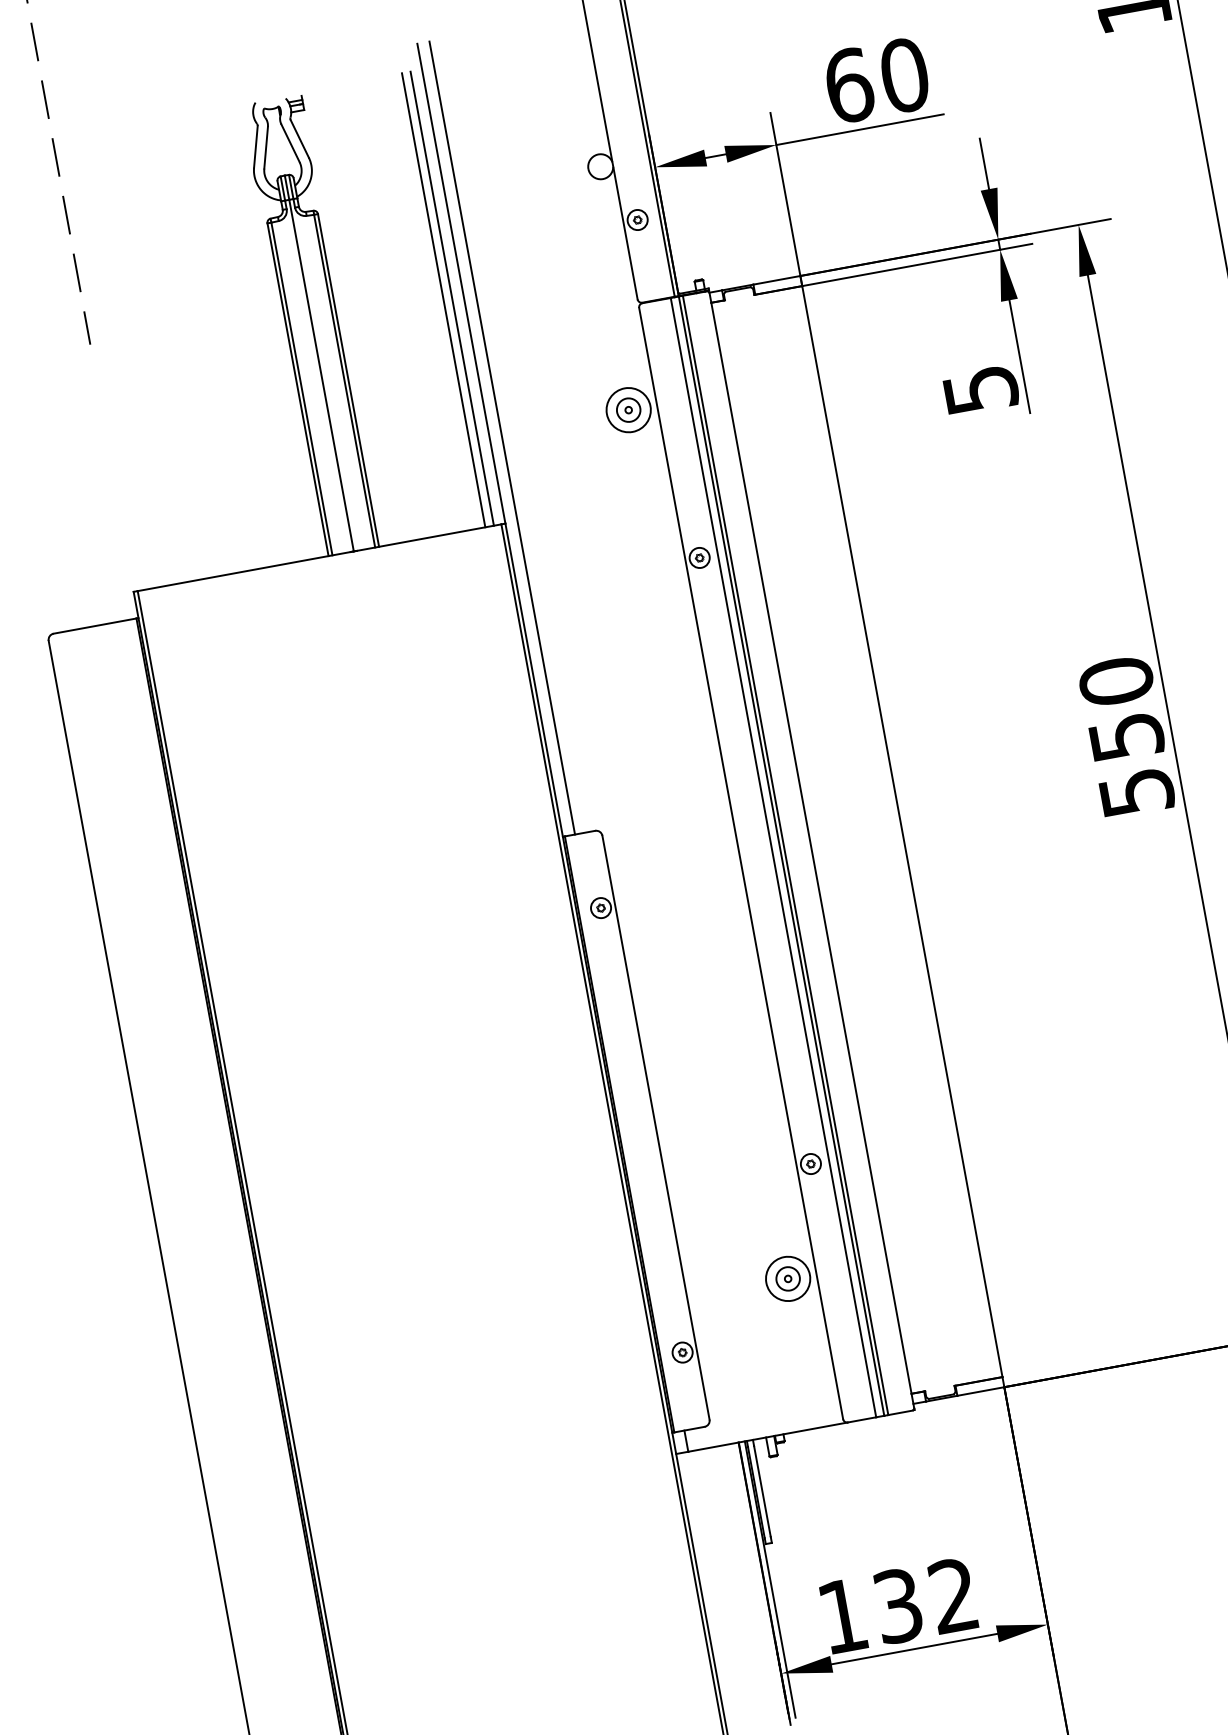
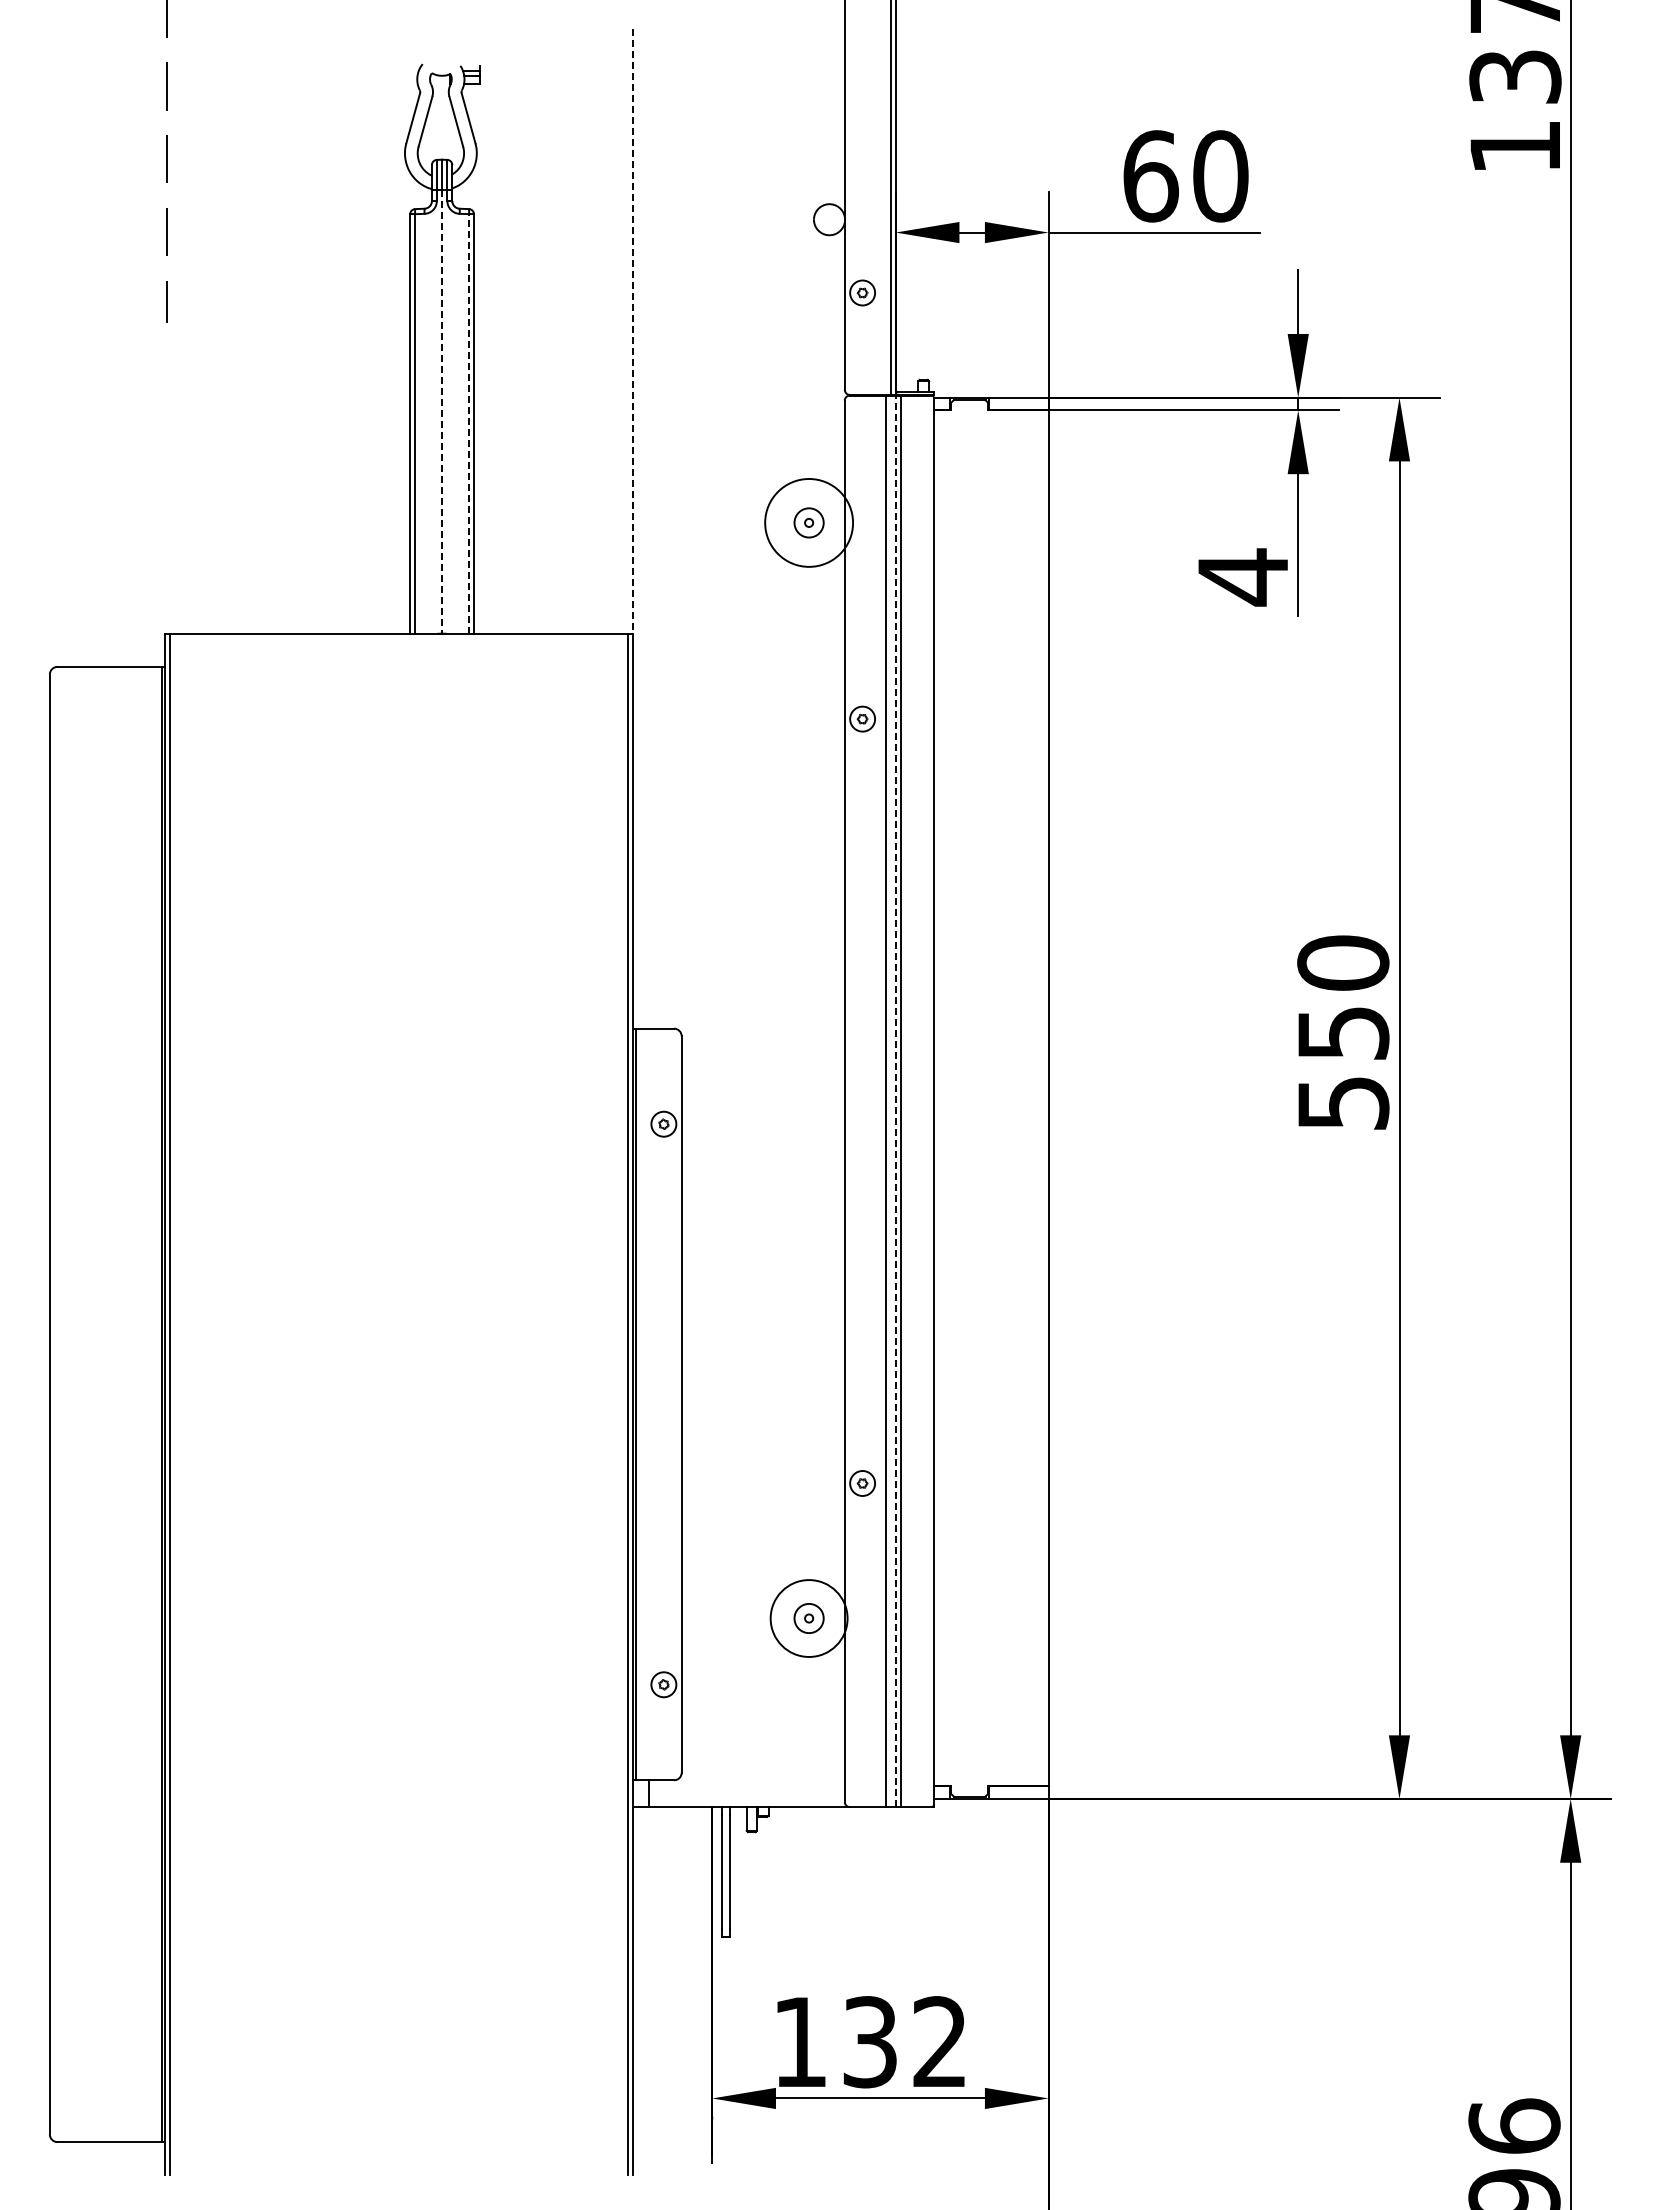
line: (461, 283) -> (633, 331), solid -> dashed
line: (452, 298) -> (618, 347), removed
line: (443, 300) -> (607, 347), removed
line: (321, 375) -> (442, 411), solid -> dashed
line: (344, 380) -> (469, 423), solid -> dashed
text: (981, 390) -> (1243, 577), 5 -> 4
circle: (628, 409) -> (808, 522), size x1.6
line: (502, 437) -> (648, 528), removed
line: (781, 856) -> (895, 1101), solid -> dashed
circle: (787, 1278) -> (808, 1618), size x1.4
line: (769, 1579) -> (719, 1981), removed

